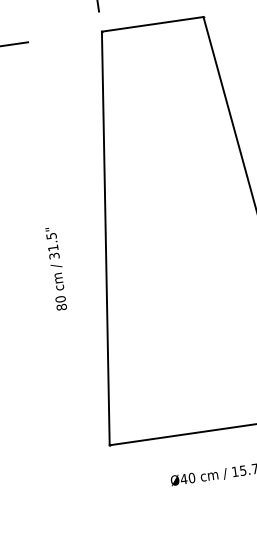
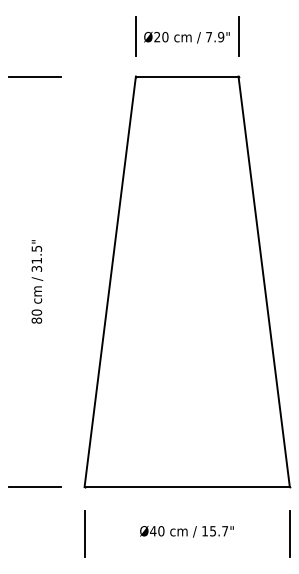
text: (56, 268) -> (37, 281), moved
line: (61, 452) -> (35, 487), added
line: (116, 491) -> (84, 533), added

